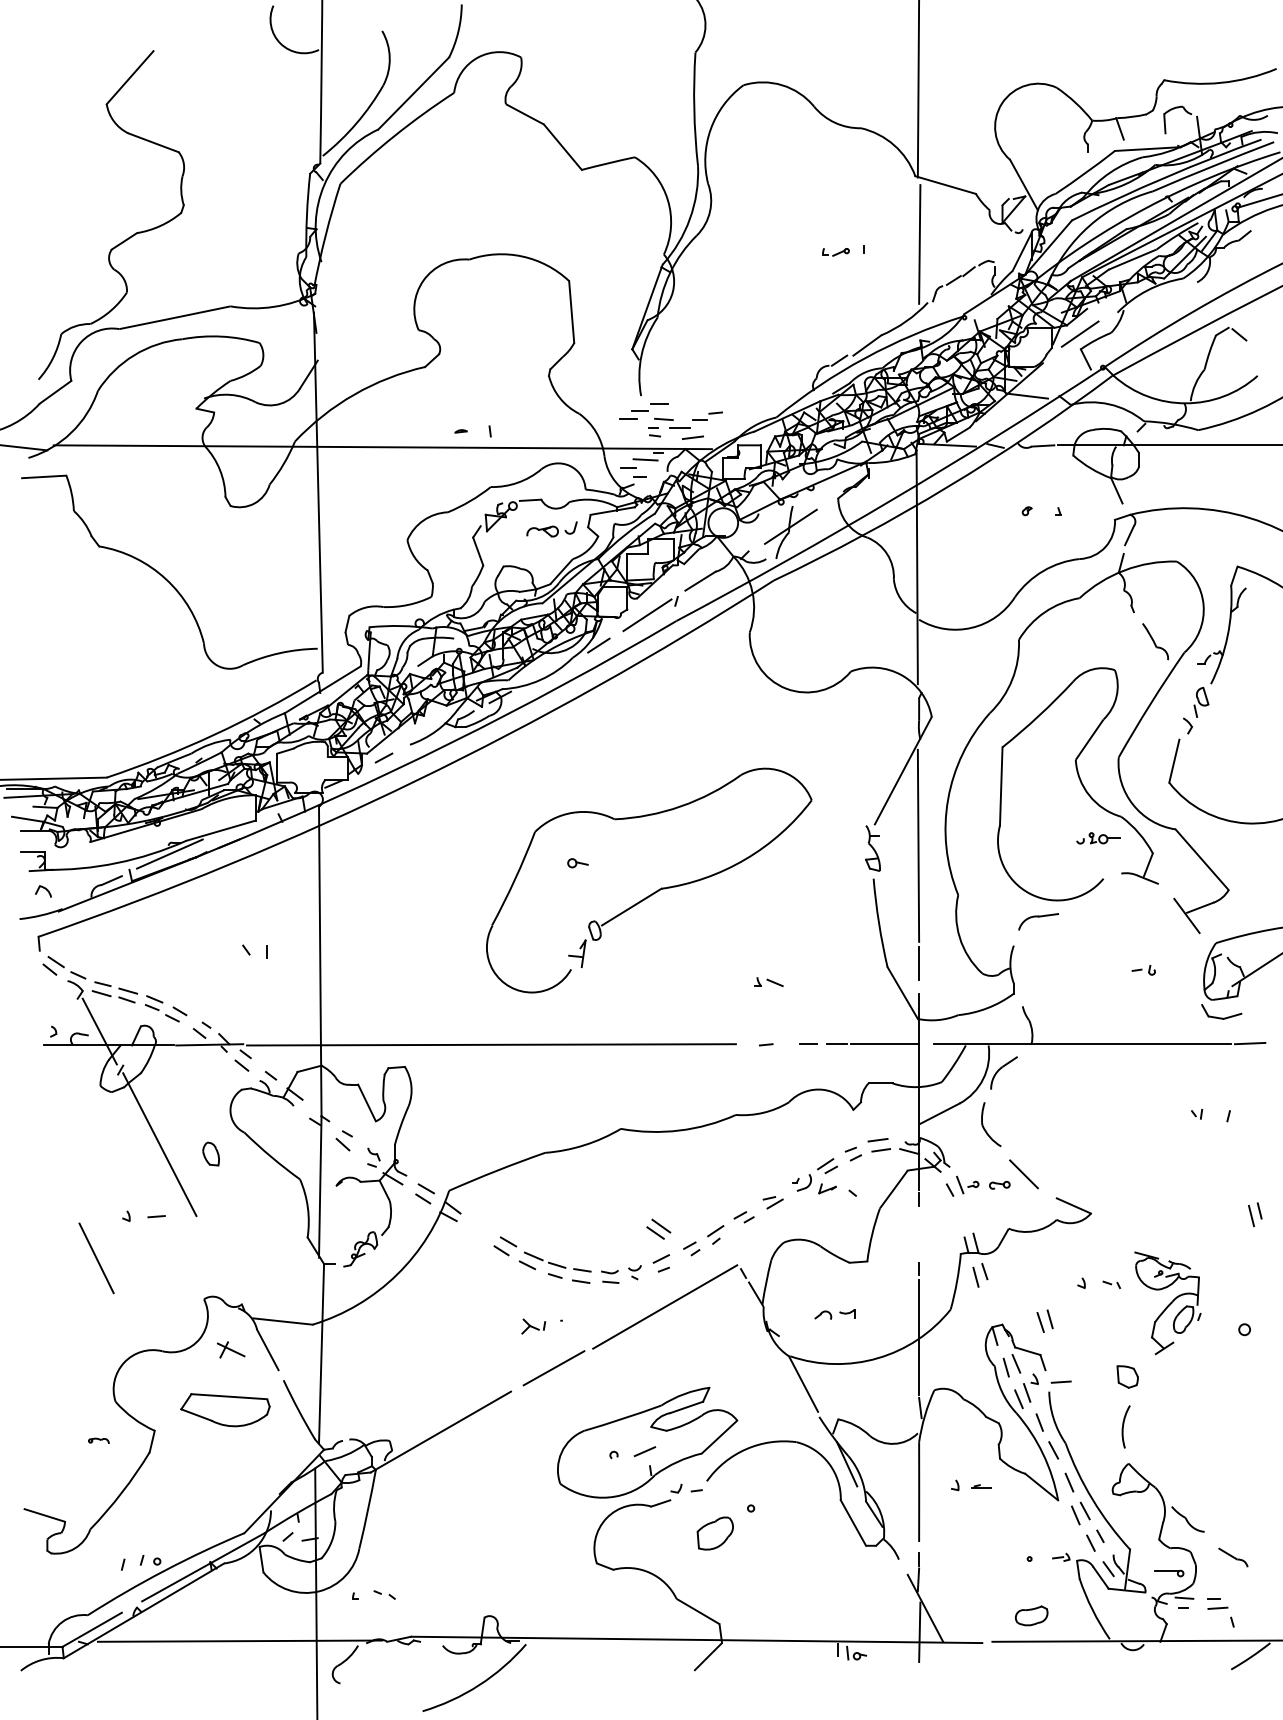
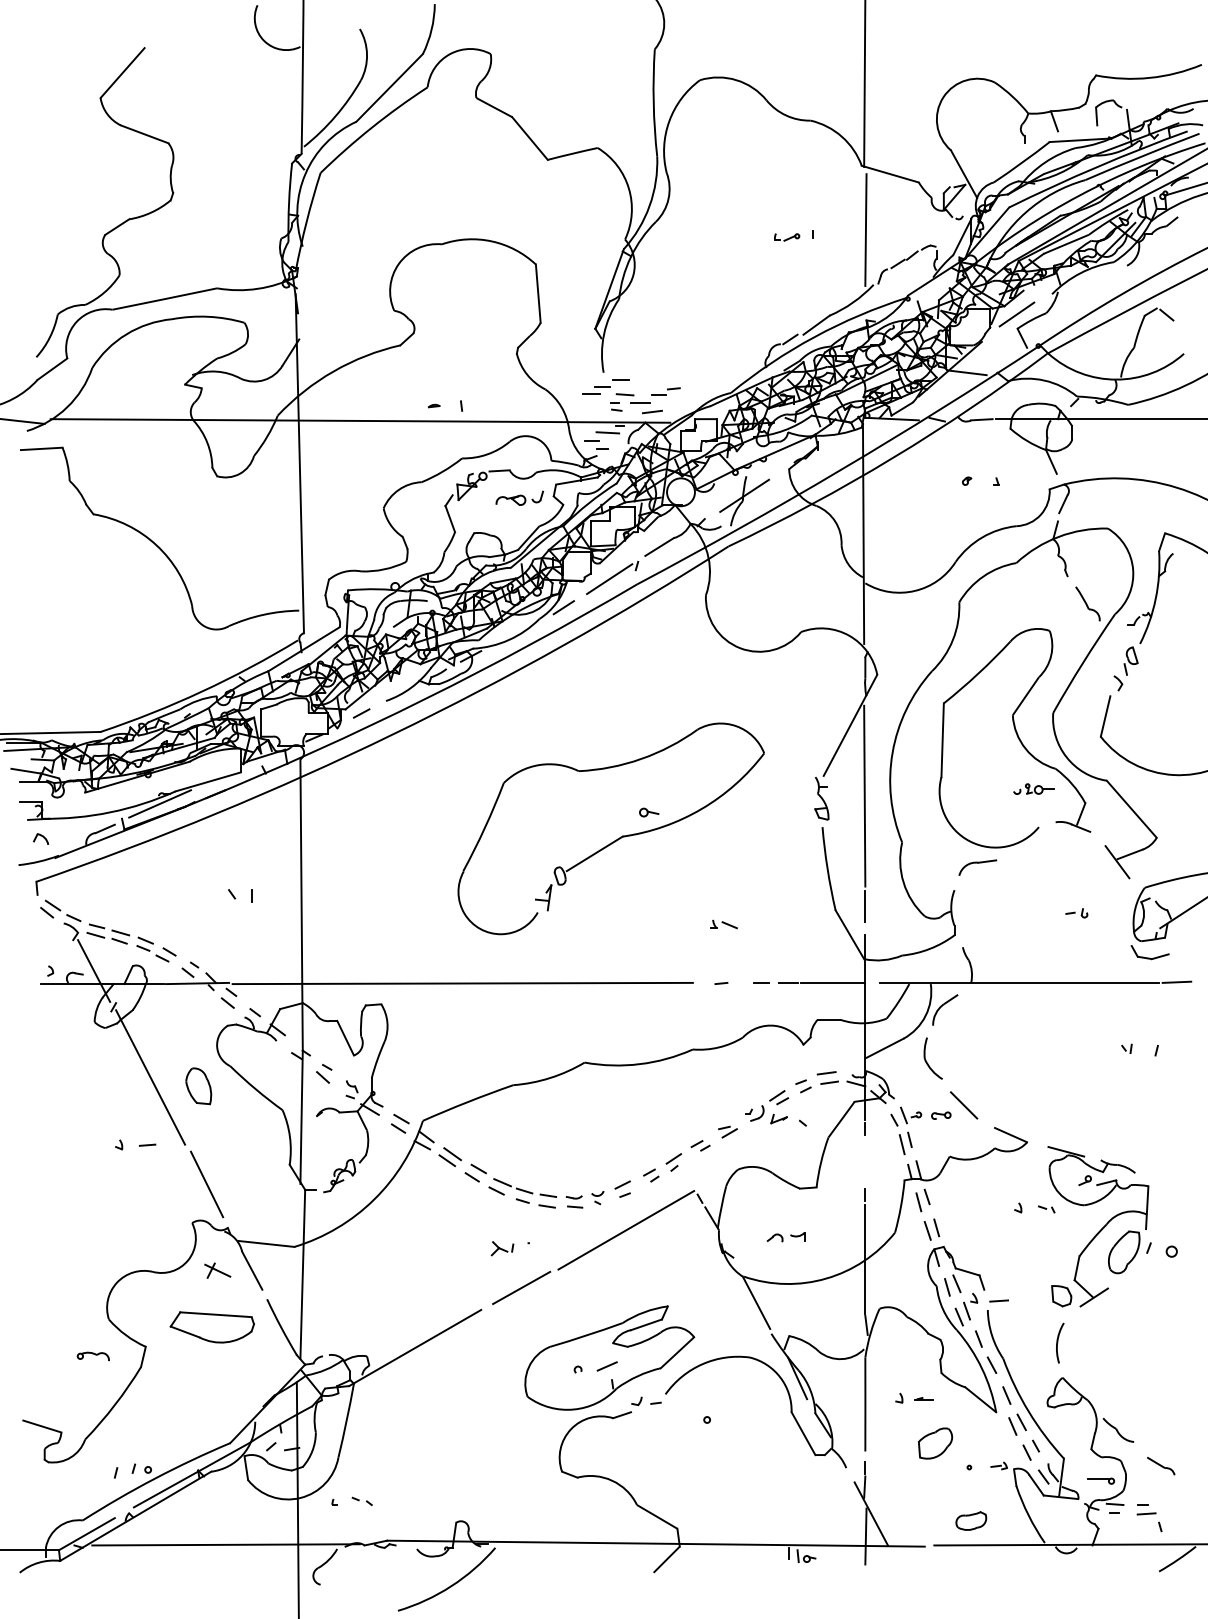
part: (578, 863) -> (649, 812), moved
part: (210, 1154) -> (198, 1086), size x1.67
part: (1254, 1214) -> (905, 1143), moved
part: (657, 1229) -> (449, 1157), moved
line: (97, 1258) -> (207, 1184), moved
part: (1167, 1302) -> (1099, 1226), size x1.67
part: (1044, 1321) -> (931, 1229), moved
part: (98, 1441) -> (92, 1356), size x1.67
part: (715, 1533) -> (935, 1443), moved

